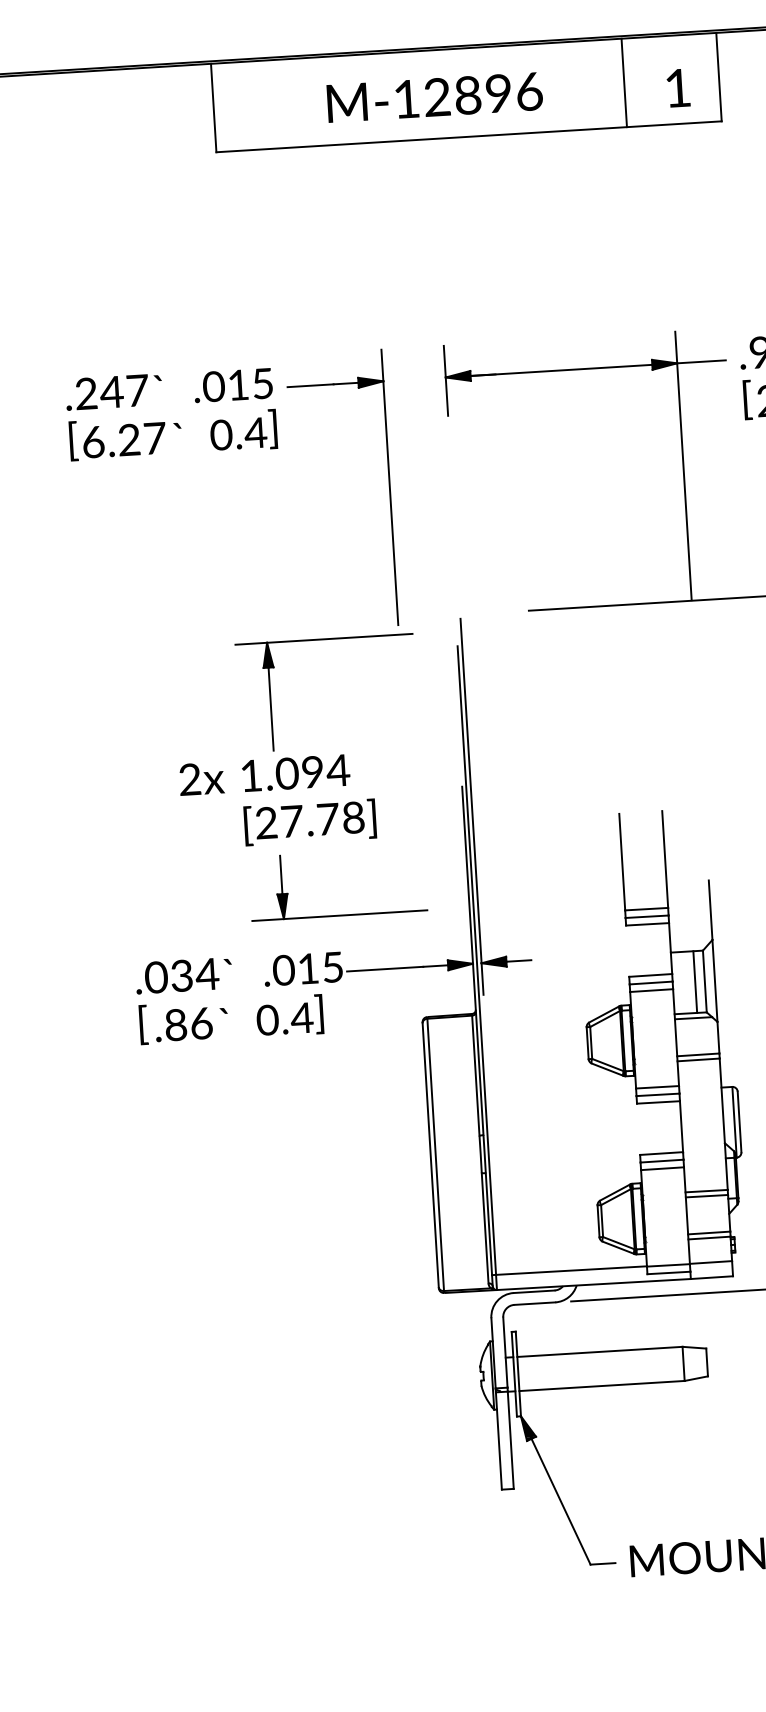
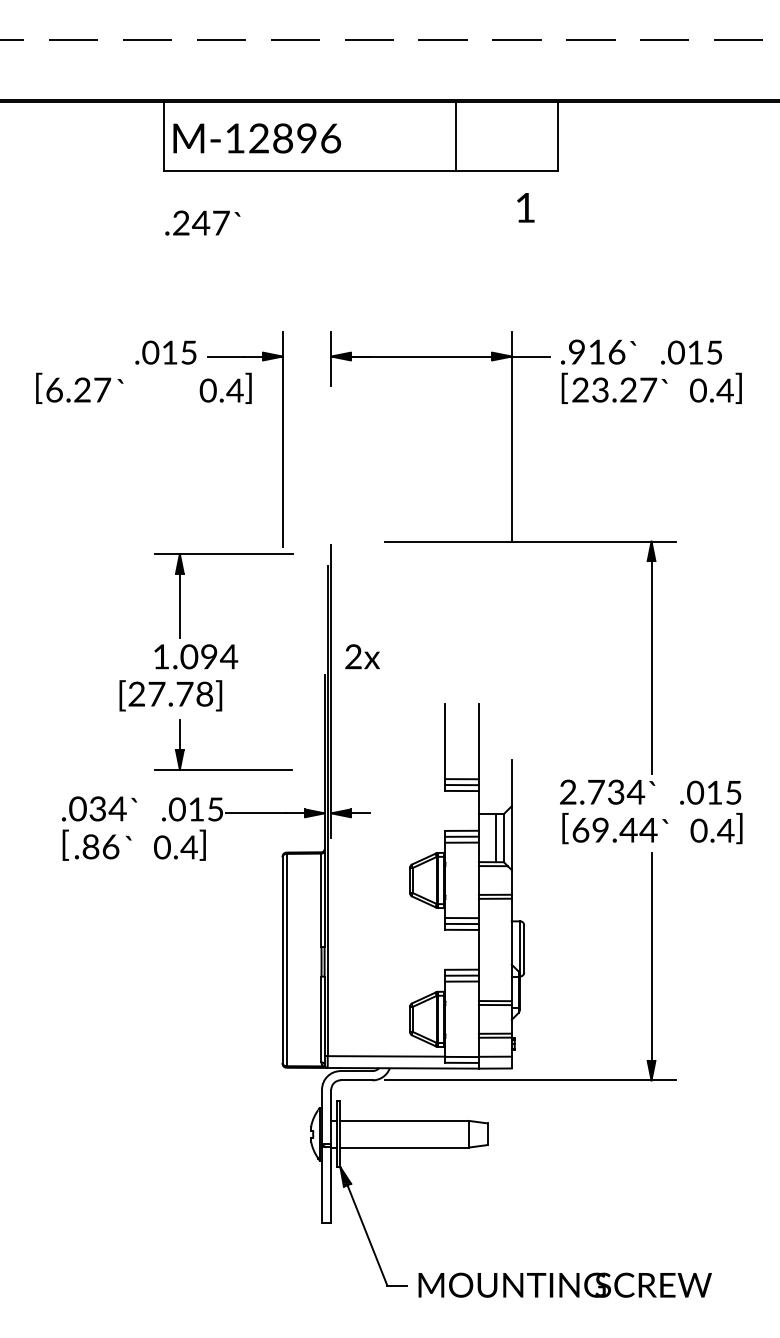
line: (623, 82) -> (455, 135), moved
text: (677, 87) -> (525, 207), moved
text: (434, 97) -> (256, 138), moved
text: (113, 391) -> (202, 222), moved
text: (243, 429) -> (225, 387), moved
text: (201, 778) -> (362, 656), moved
text: (309, 822) -> (170, 695), moved

